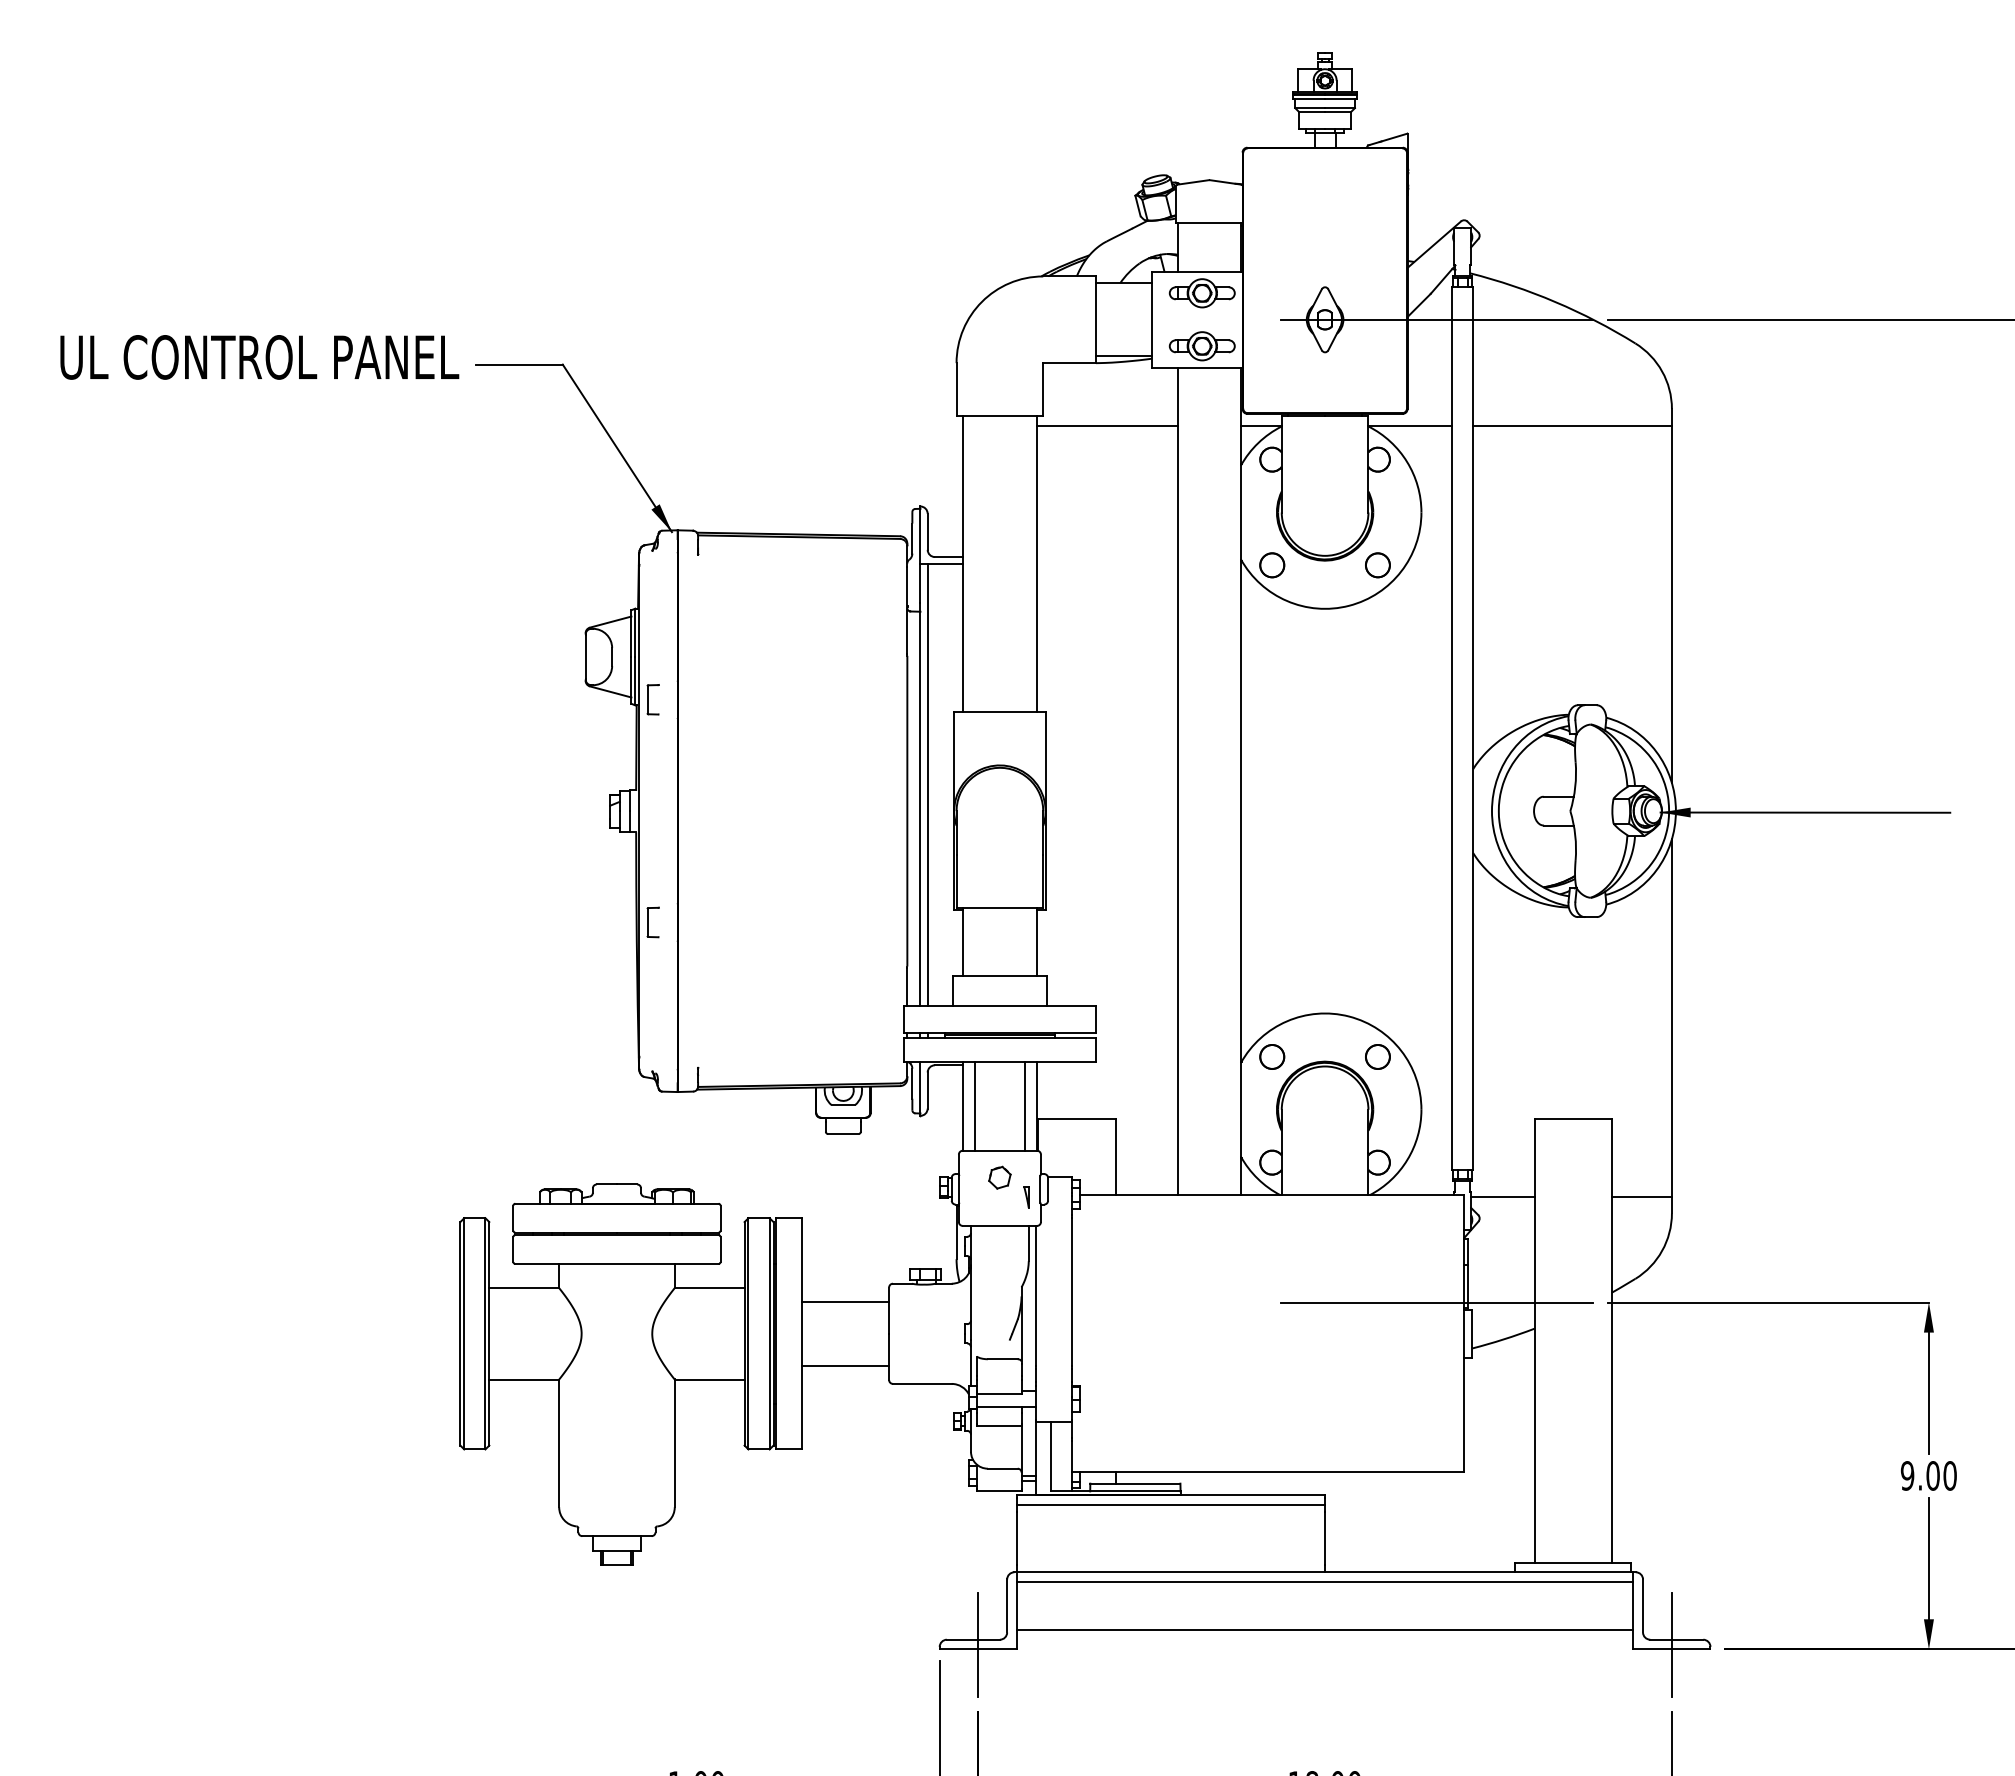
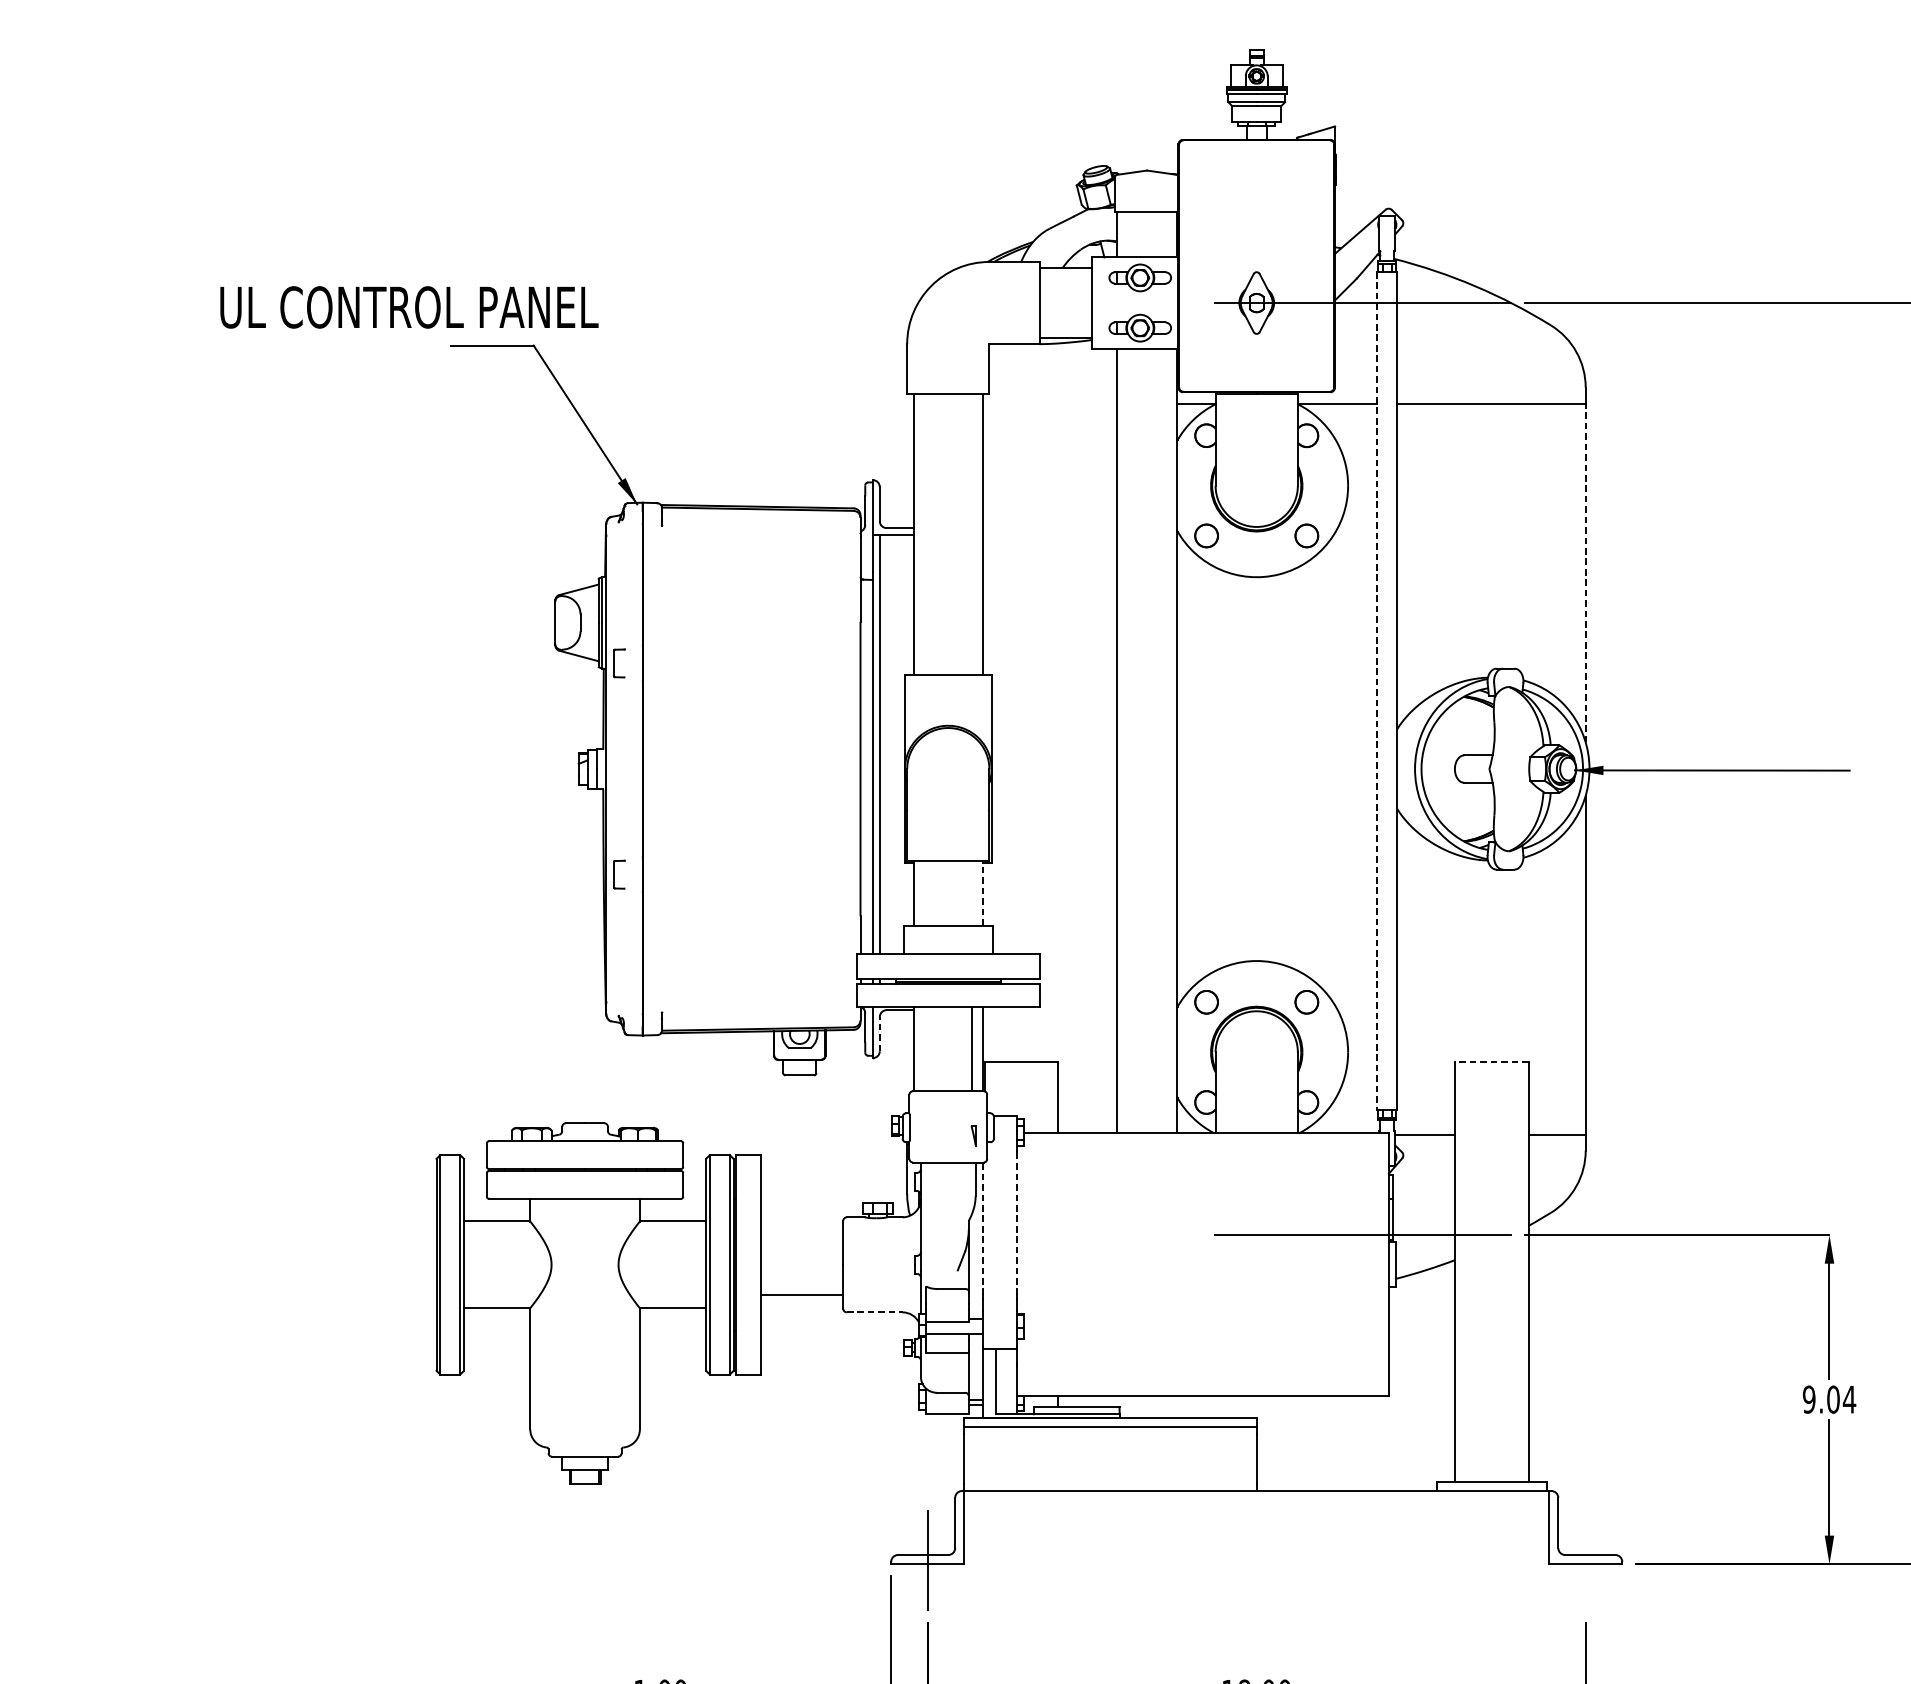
text: (259, 357) -> (409, 307), moved
line: (1107, 425) -> (1050, 403), removed
line: (1671, 604) -> (1585, 573), solid -> dashed
line: (1452, 728) -> (1377, 690), solid -> dashed
line: (1036, 941) -> (983, 892), solid -> dashed
line: (927, 1090) -> (879, 1034), solid -> dashed
line: (974, 1105) -> (924, 1048), removed
line: (1573, 1119) -> (1492, 1061), solid -> dashed
part: (999, 1177) -> (947, 1116), removed
line: (1072, 1292) -> (1017, 1225), solid -> dashed
line: (1036, 1295) -> (983, 1228), solid -> dashed
line: (845, 1301) -> (801, 1234), removed
line: (922, 1383) -> (874, 1311), solid -> dashed
text: (1950, 1475) -> (1849, 1399), 9.00 -> 9.04
line: (1324, 1581) -> (1256, 1499), removed
line: (1324, 1630) -> (1256, 1546), removed
line: (1671, 1645) -> (1585, 1560), removed

